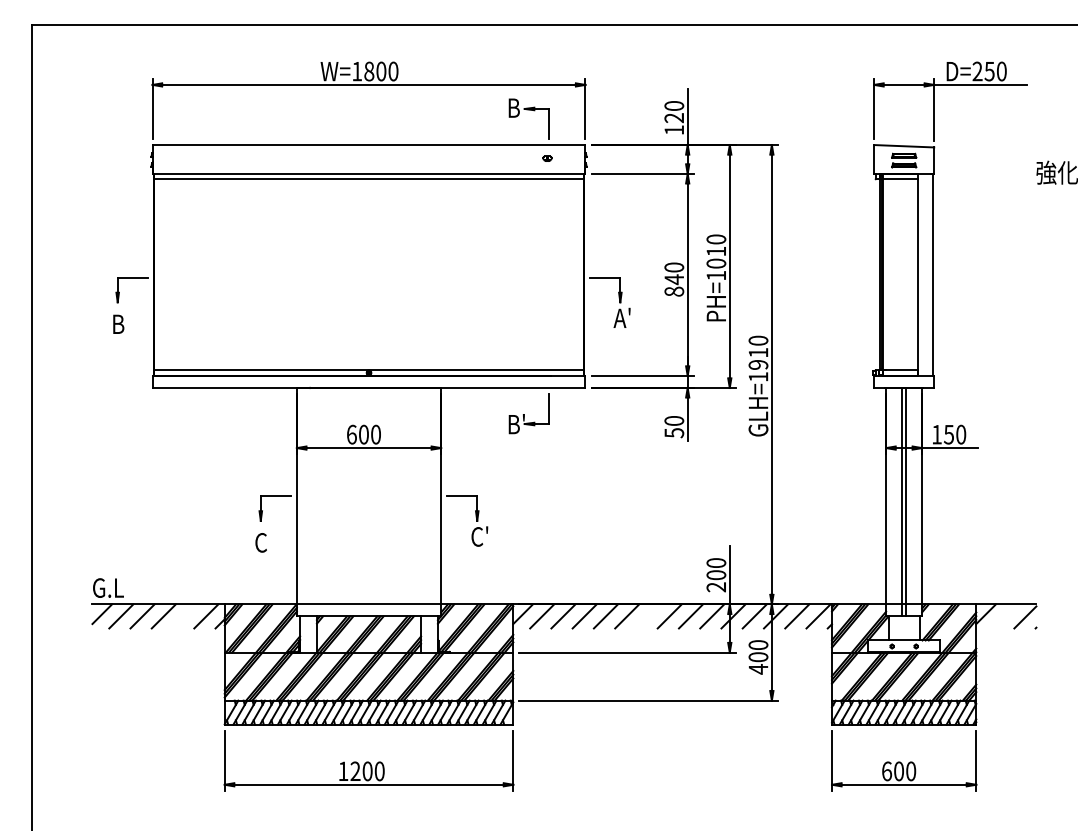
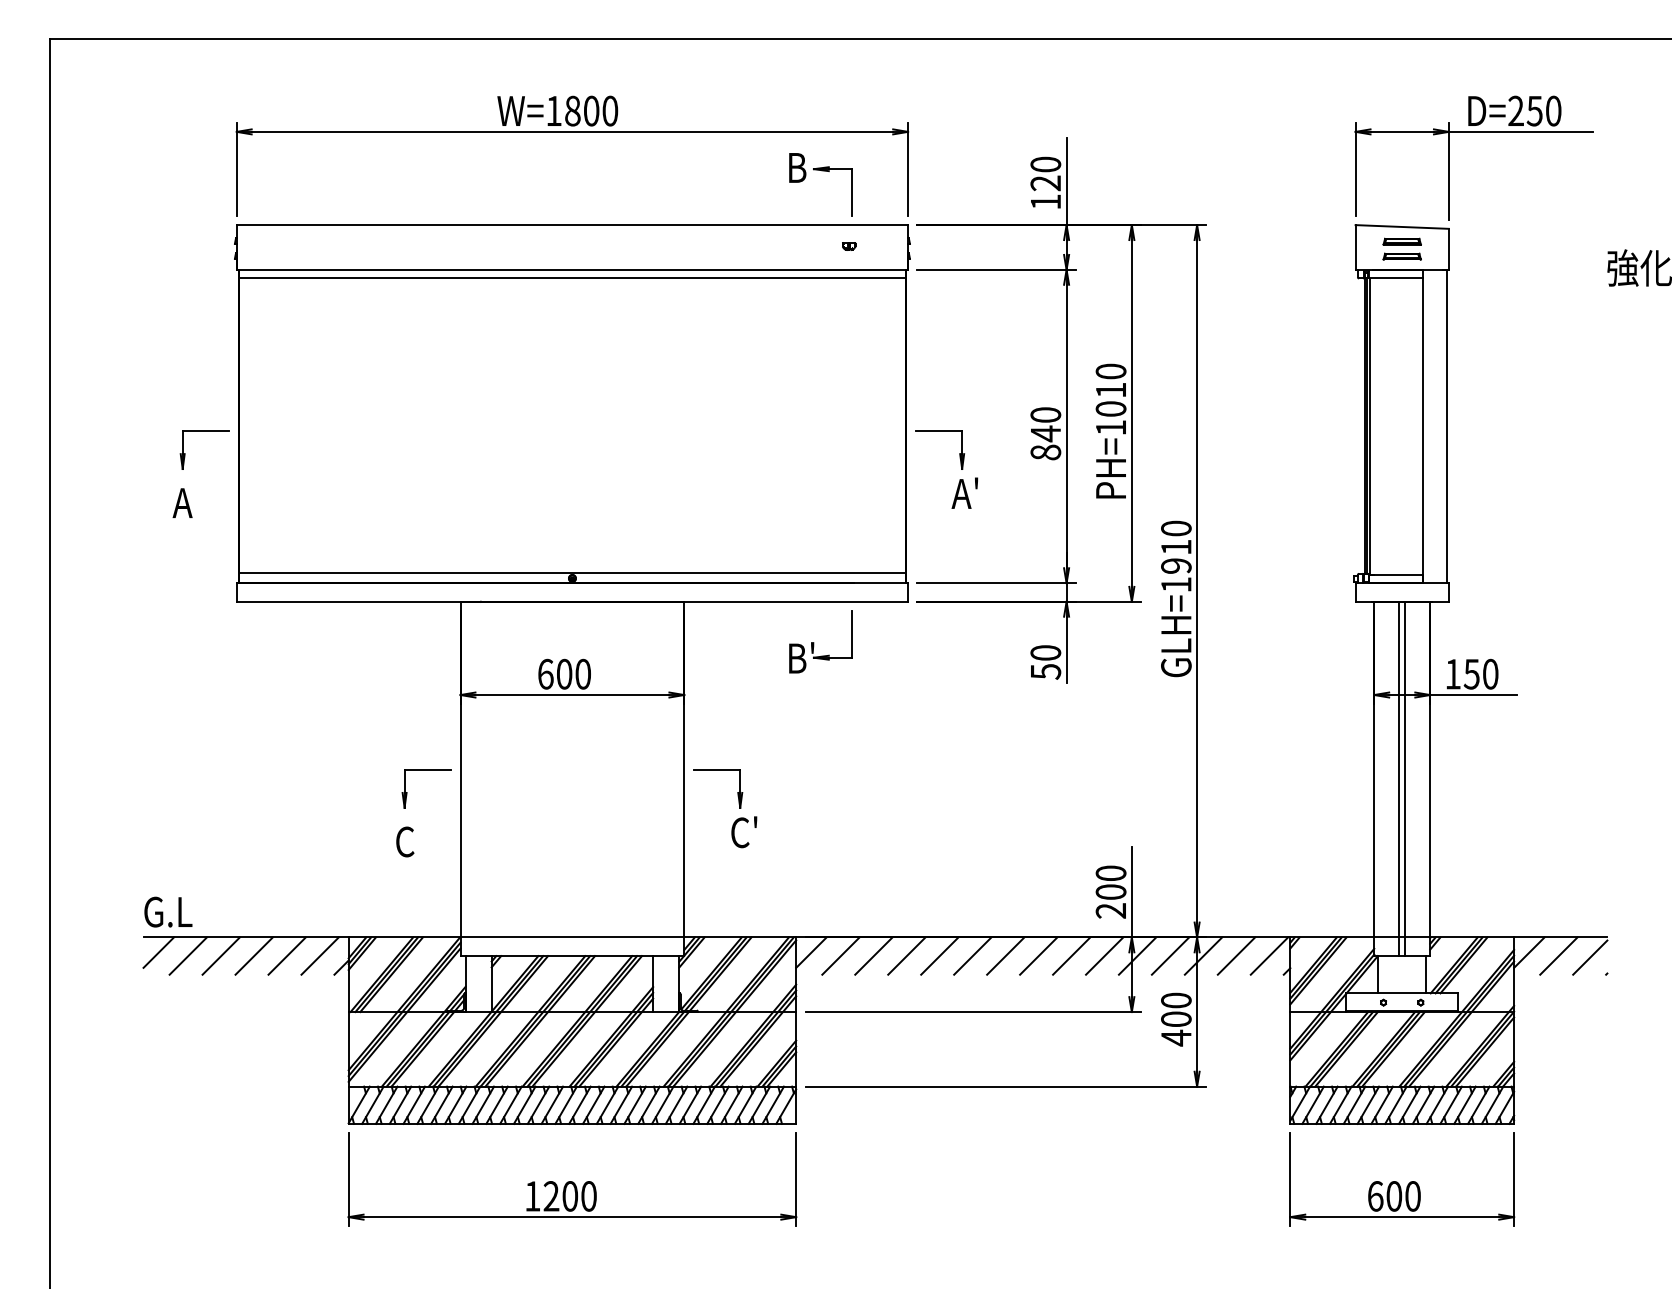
text: (117, 323) -> (182, 501), B -> A
line: (185, 616) -> (287, 956), added
line: (648, 616) -> (1005, 956), added
line: (1005, 616) -> (1559, 956), added

